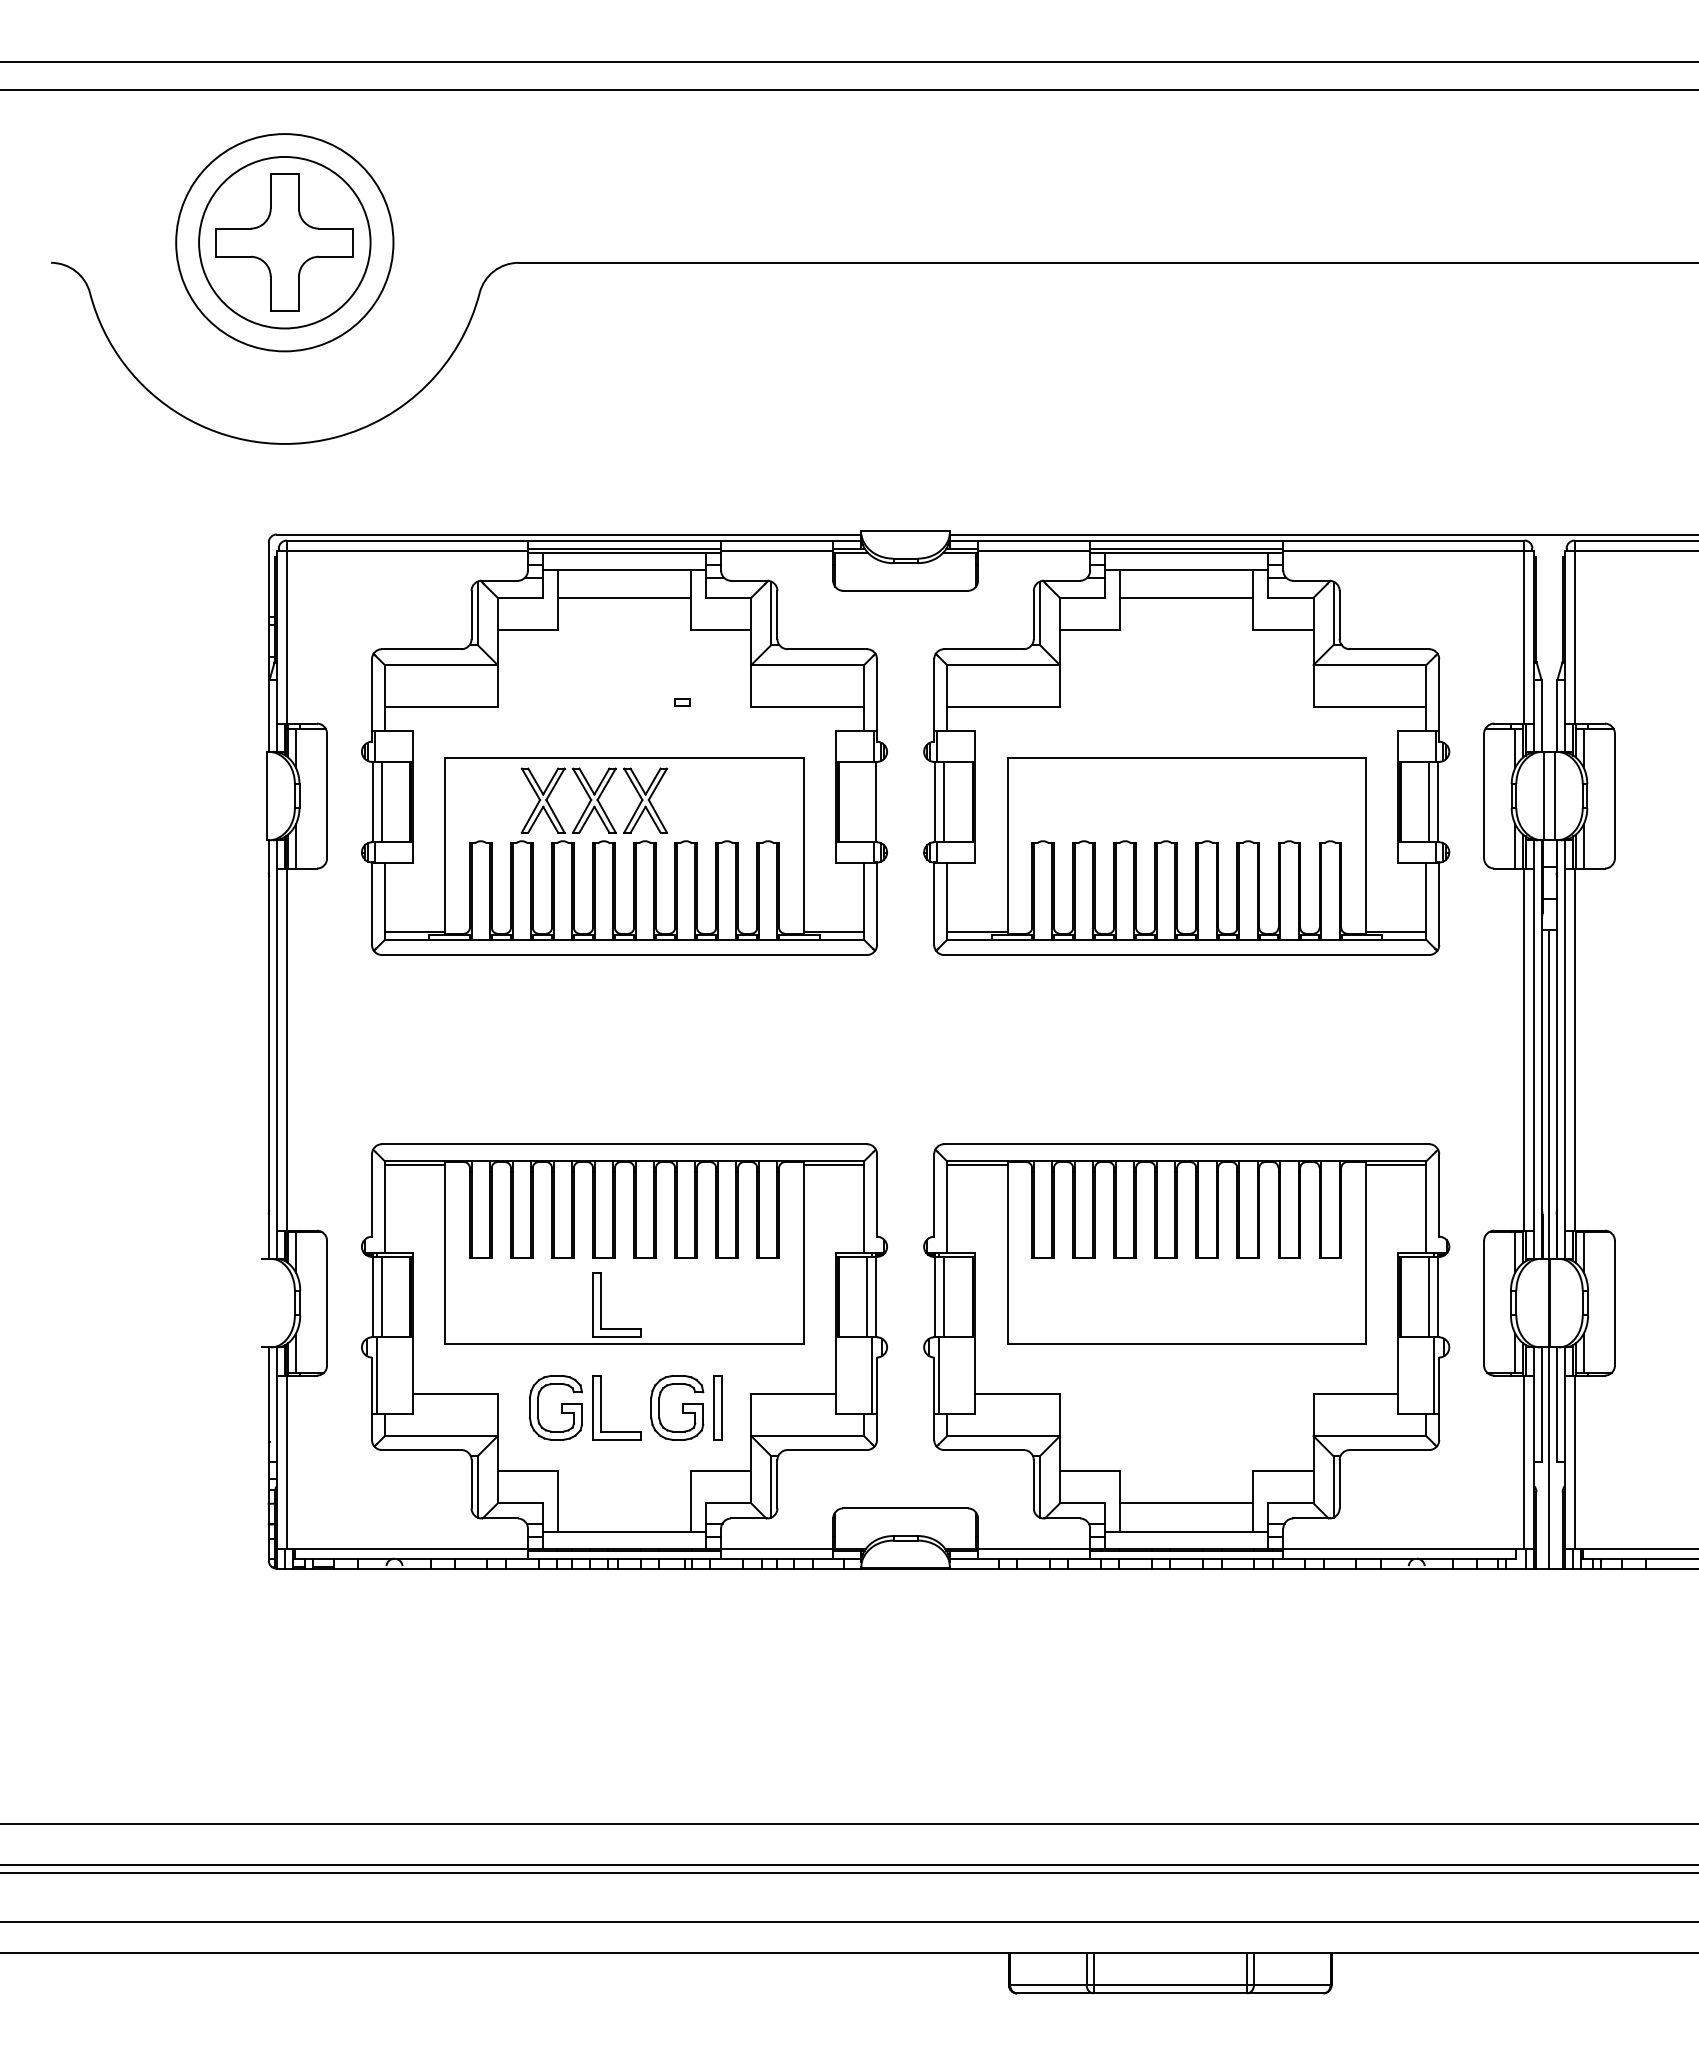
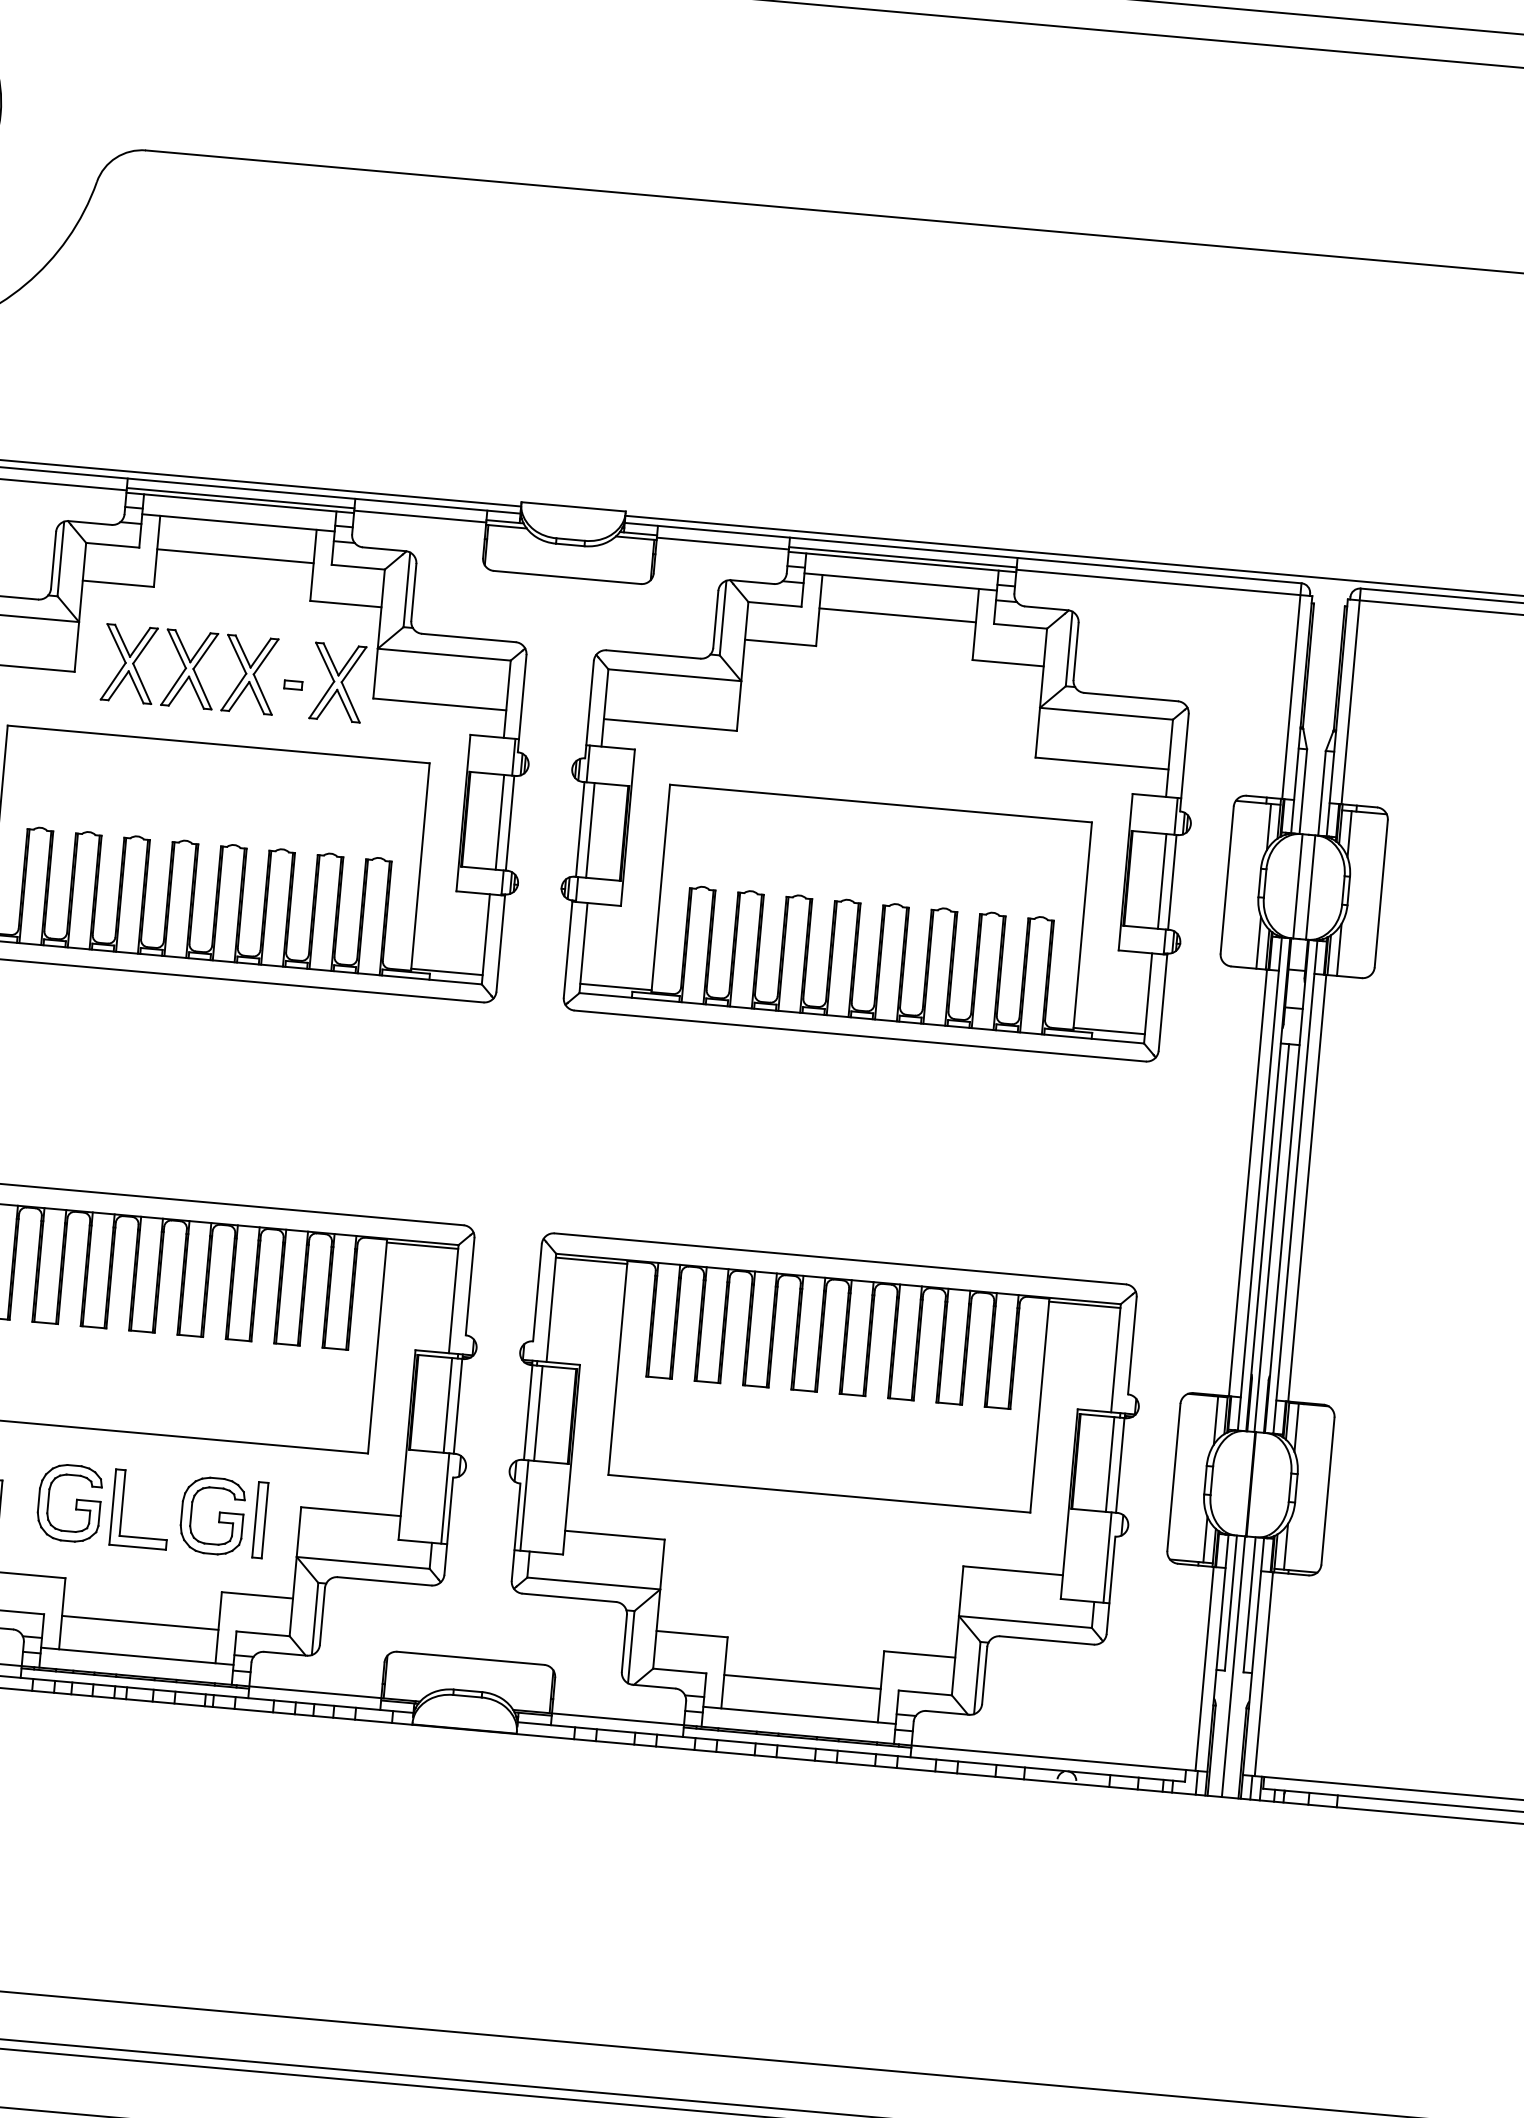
part: (719, 696) -> (337, 682), added
part: (593, 800) -> (188, 669), moved
line: (867, 801) -> (500, 821), added
part: (601, 1304) -> (134, 1386), removed
line: (624, 1503) -> (140, 1622), added

